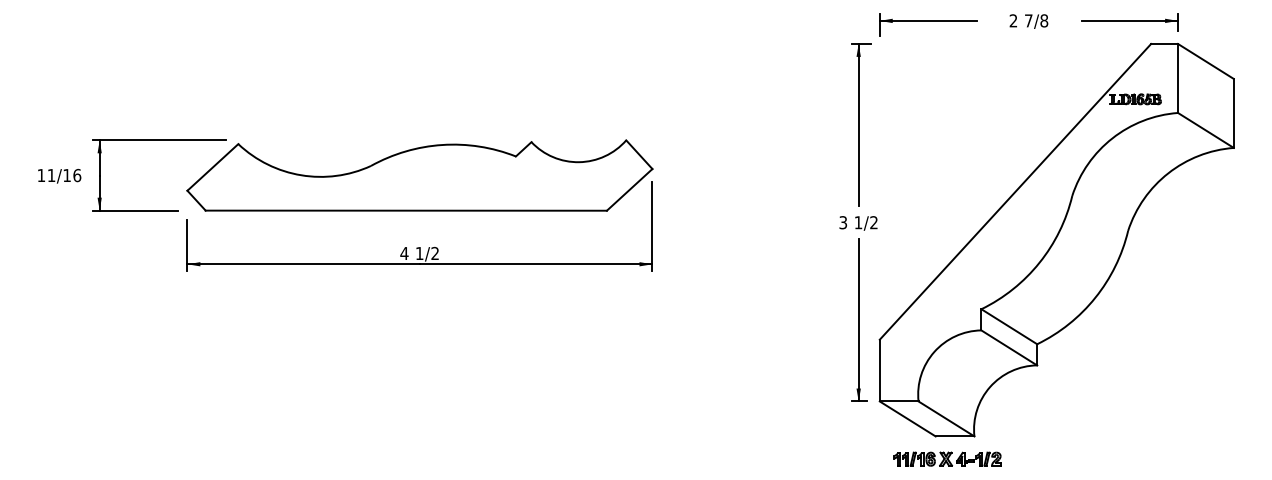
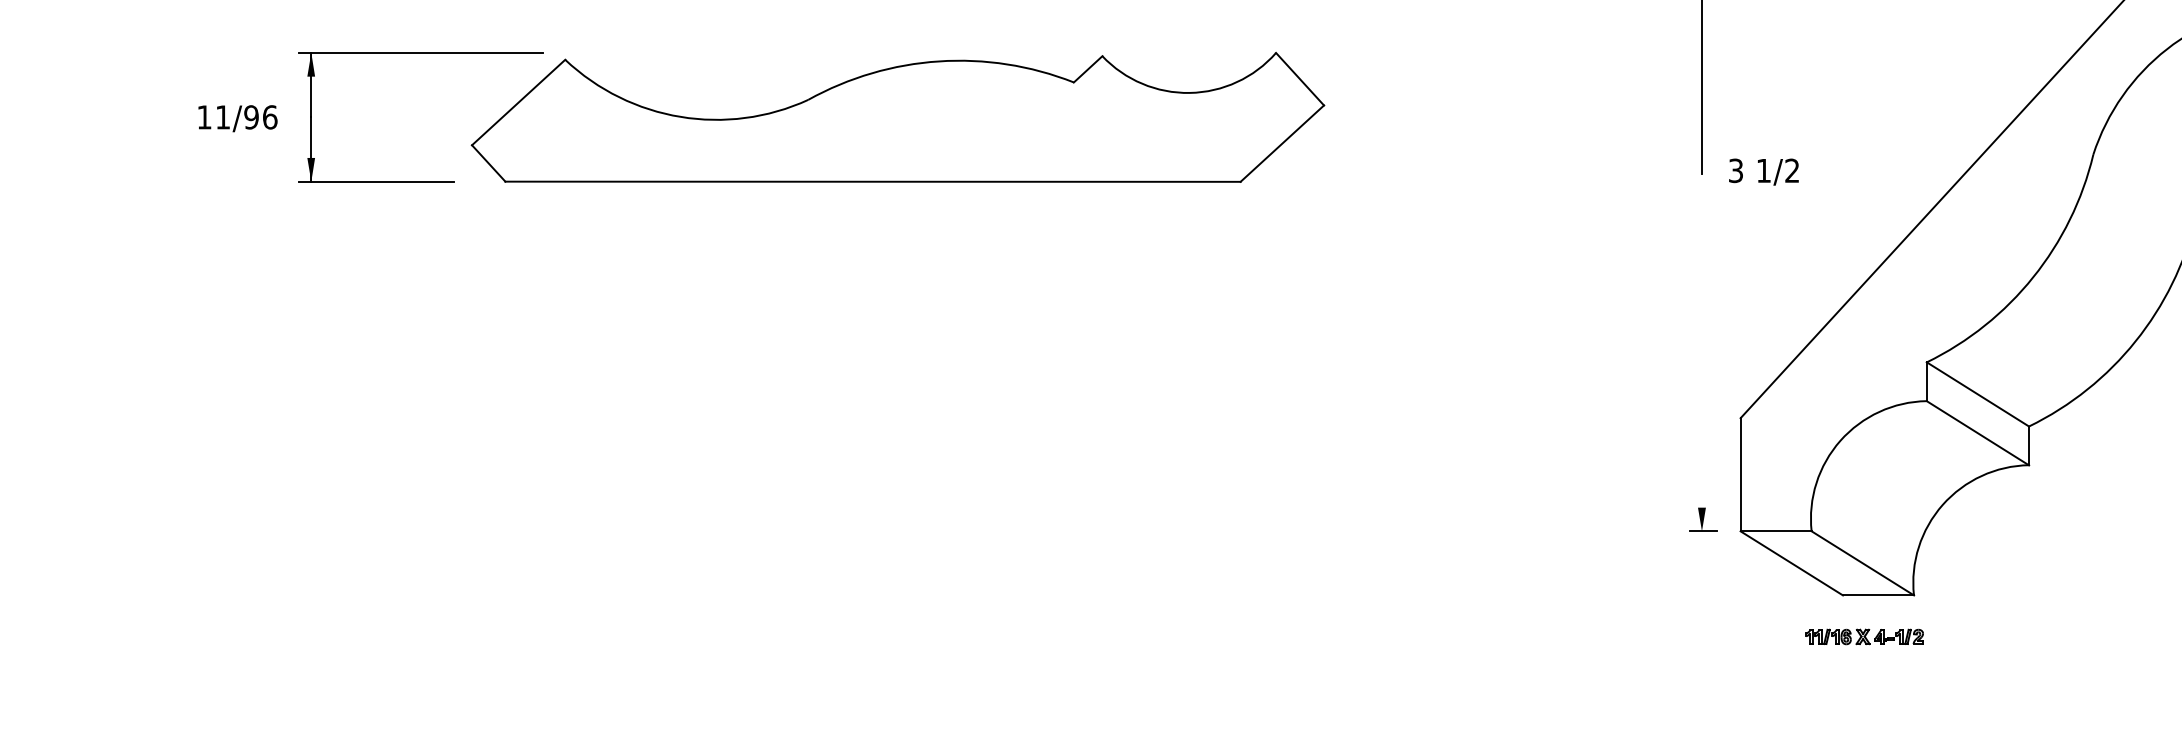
text: (67, 175) -> (252, 117), 11/16 -> 11/96
text: (858, 223) -> (1763, 172), moved
part: (419, 247) -> (897, 249), removed
line: (858, 320) -> (1701, 382), removed
part: (947, 458) -> (1864, 635), size x0.6

